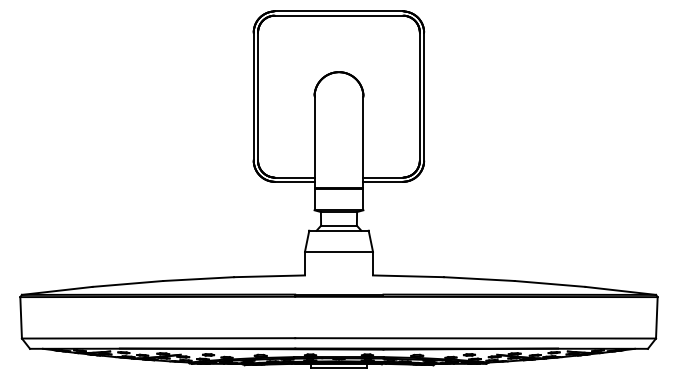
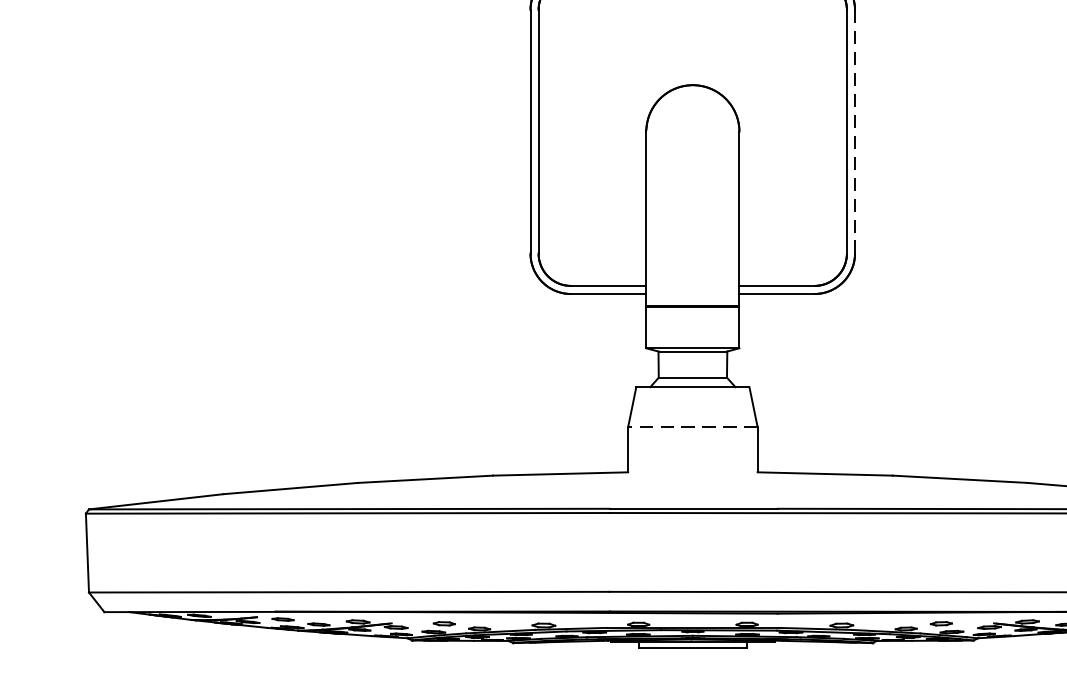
line: (424, 96) -> (855, 131), solid -> dashed
line: (338, 251) -> (691, 426), solid -> dashed

